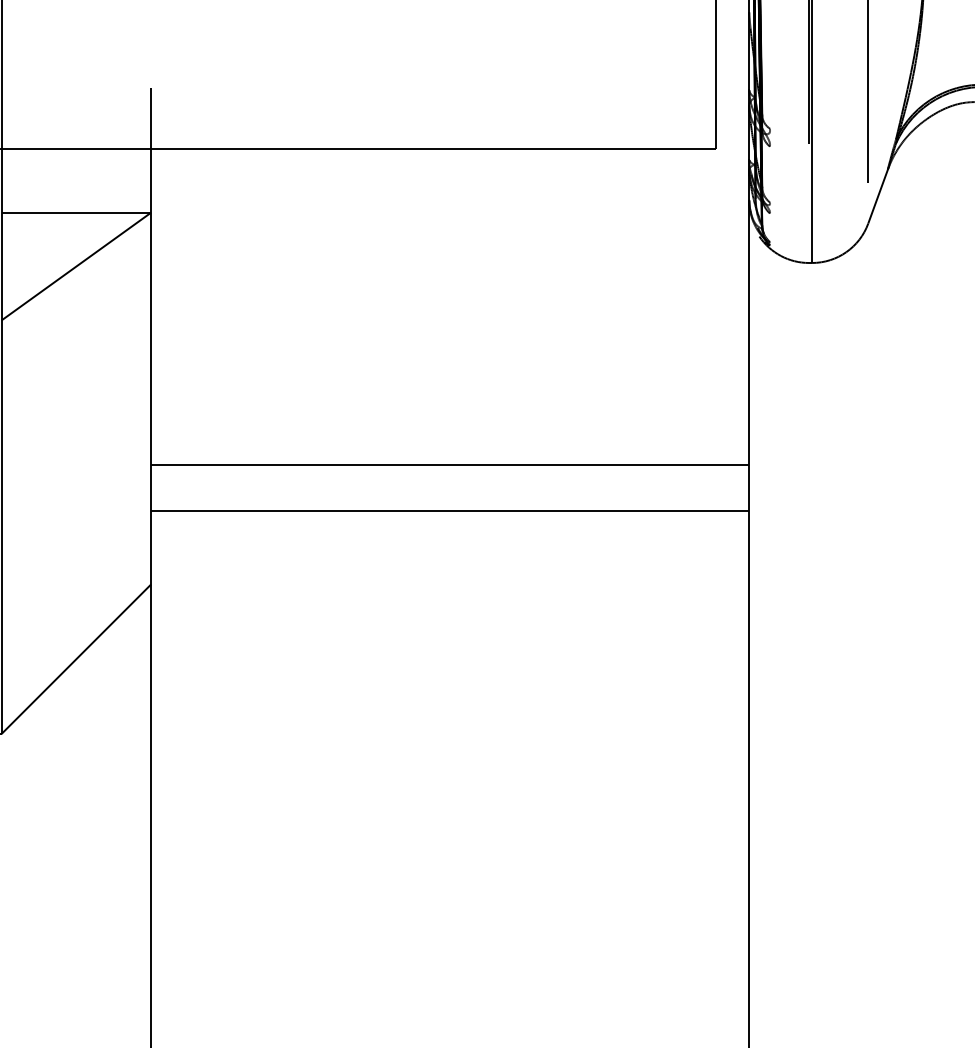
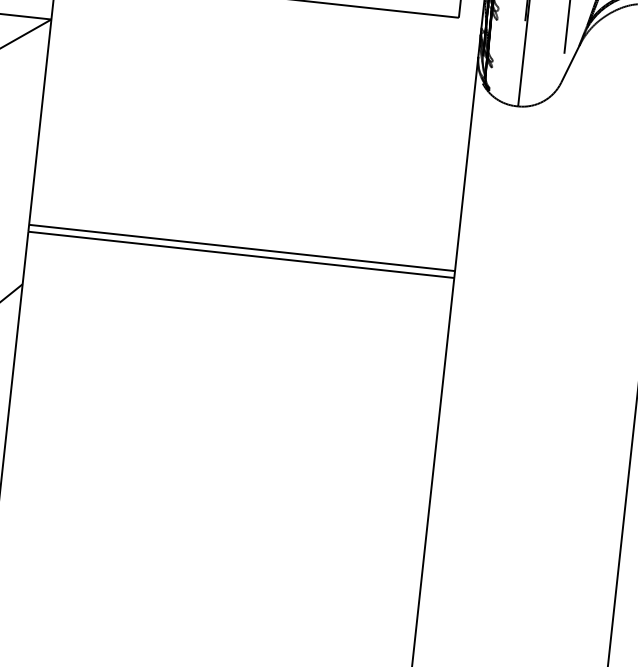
line: (450, 465) -> (242, 248), moved

